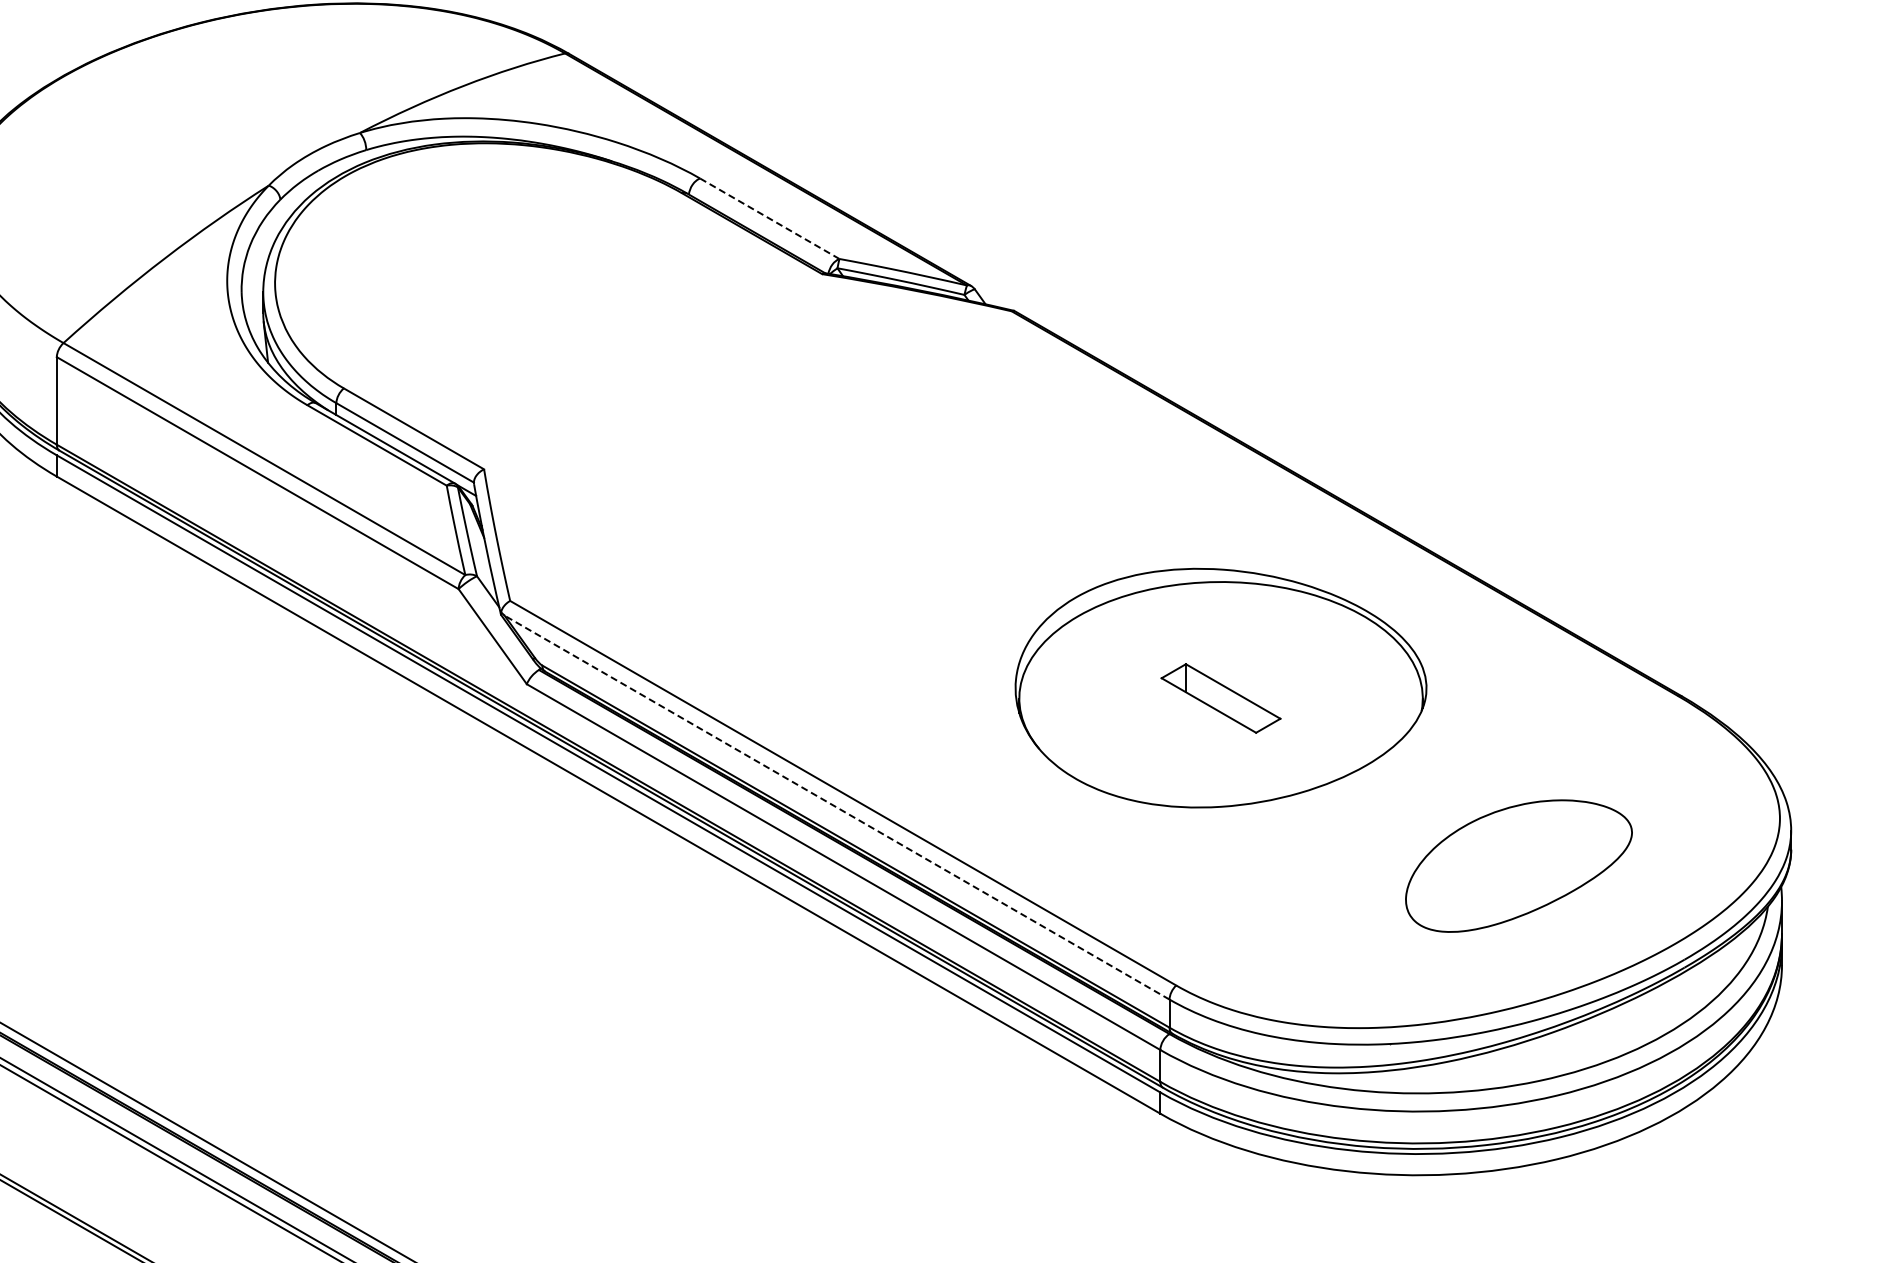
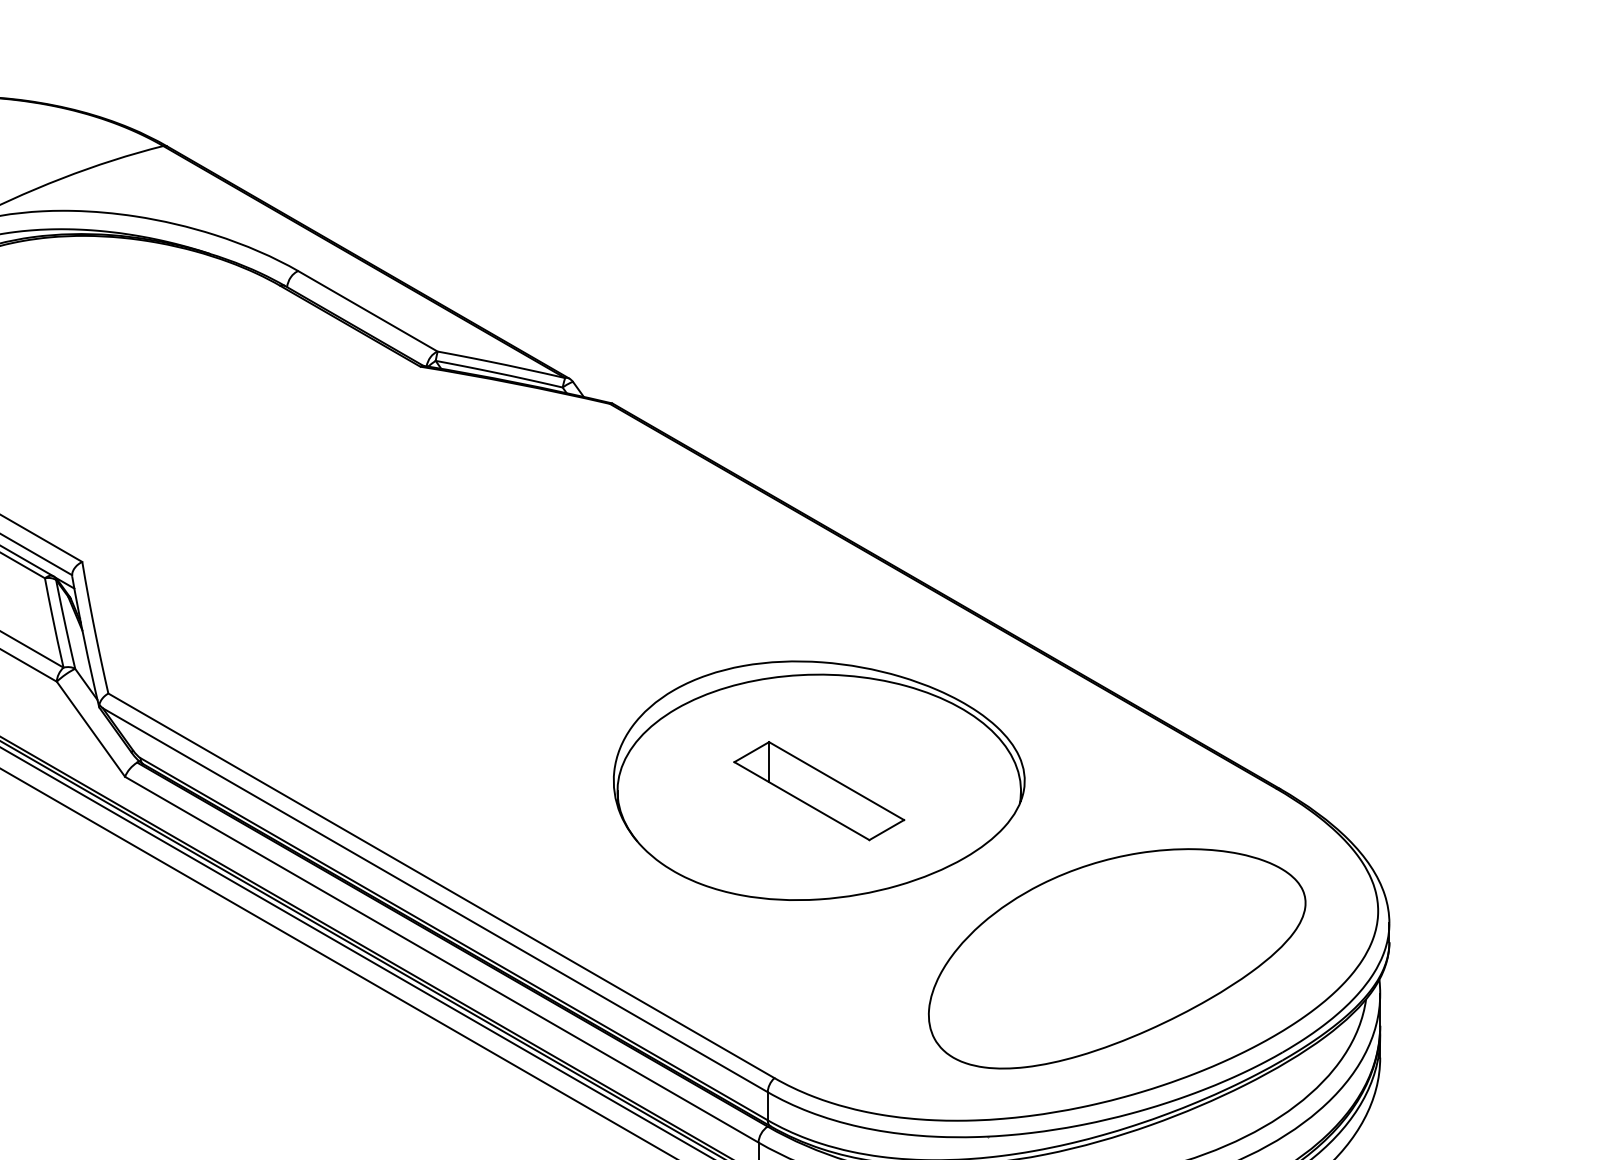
line: (770, 219) -> (368, 312), dashed -> solid
part: (1220, 698) -> (818, 791), size x1.43
line: (837, 807) -> (435, 900), dashed -> solid
part: (1518, 865) -> (1116, 958), size x1.67

